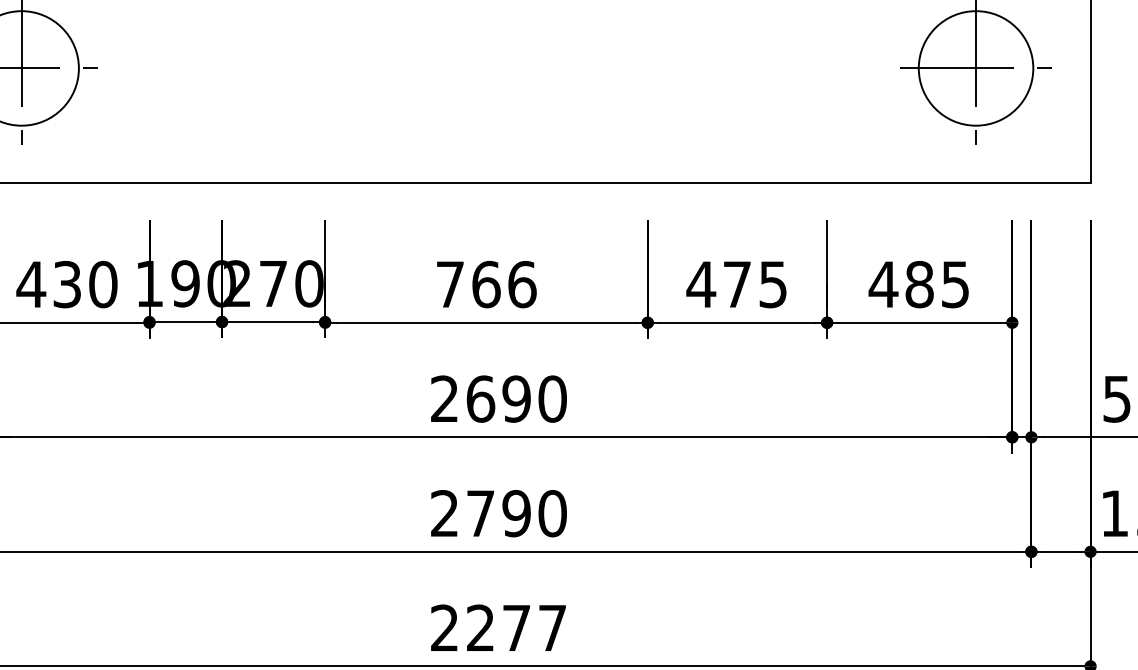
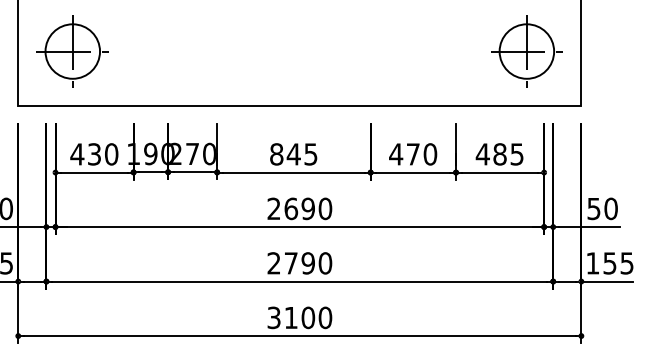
text: (485, 284) -> (293, 154), 766 -> 845
text: (773, 284) -> (430, 154), 475 -> 470
text: (498, 627) -> (299, 317), 2277 -> 3100

